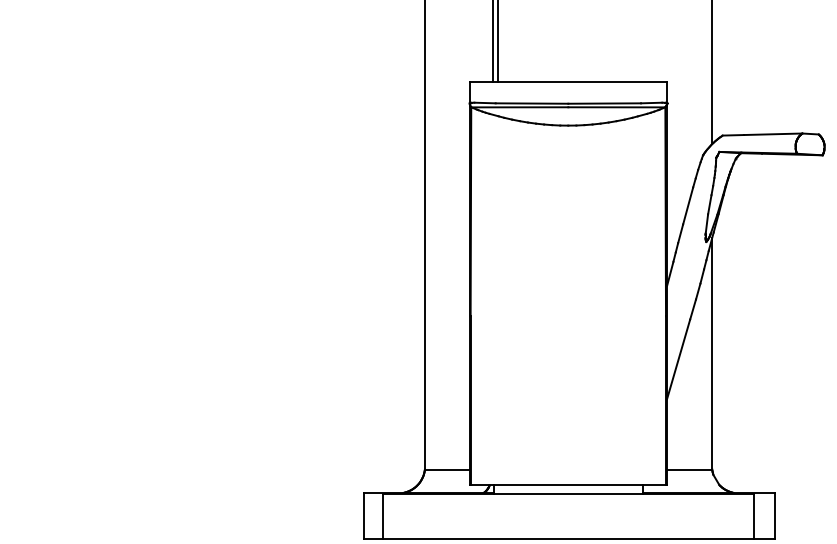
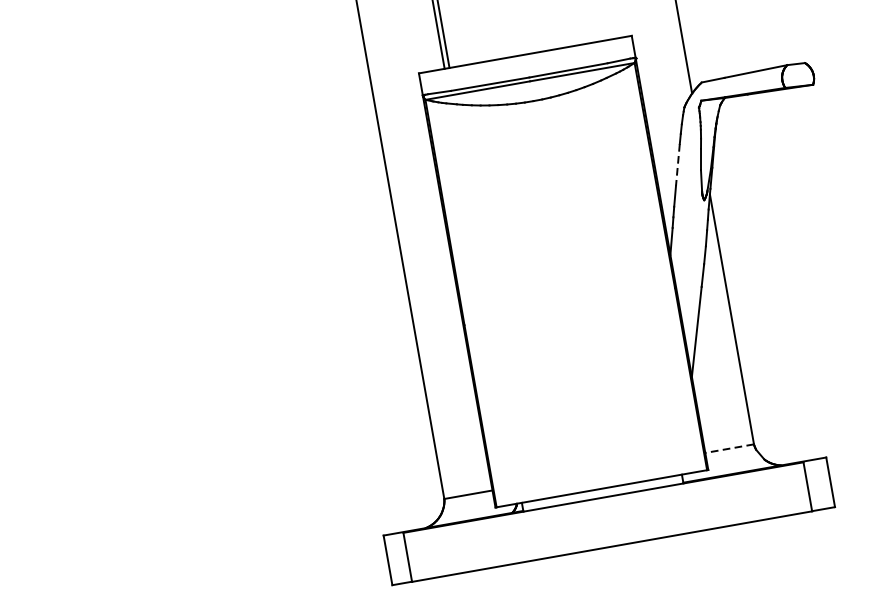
line: (688, 206) -> (678, 165), solid -> dashed
line: (689, 469) -> (729, 448), solid -> dashed

